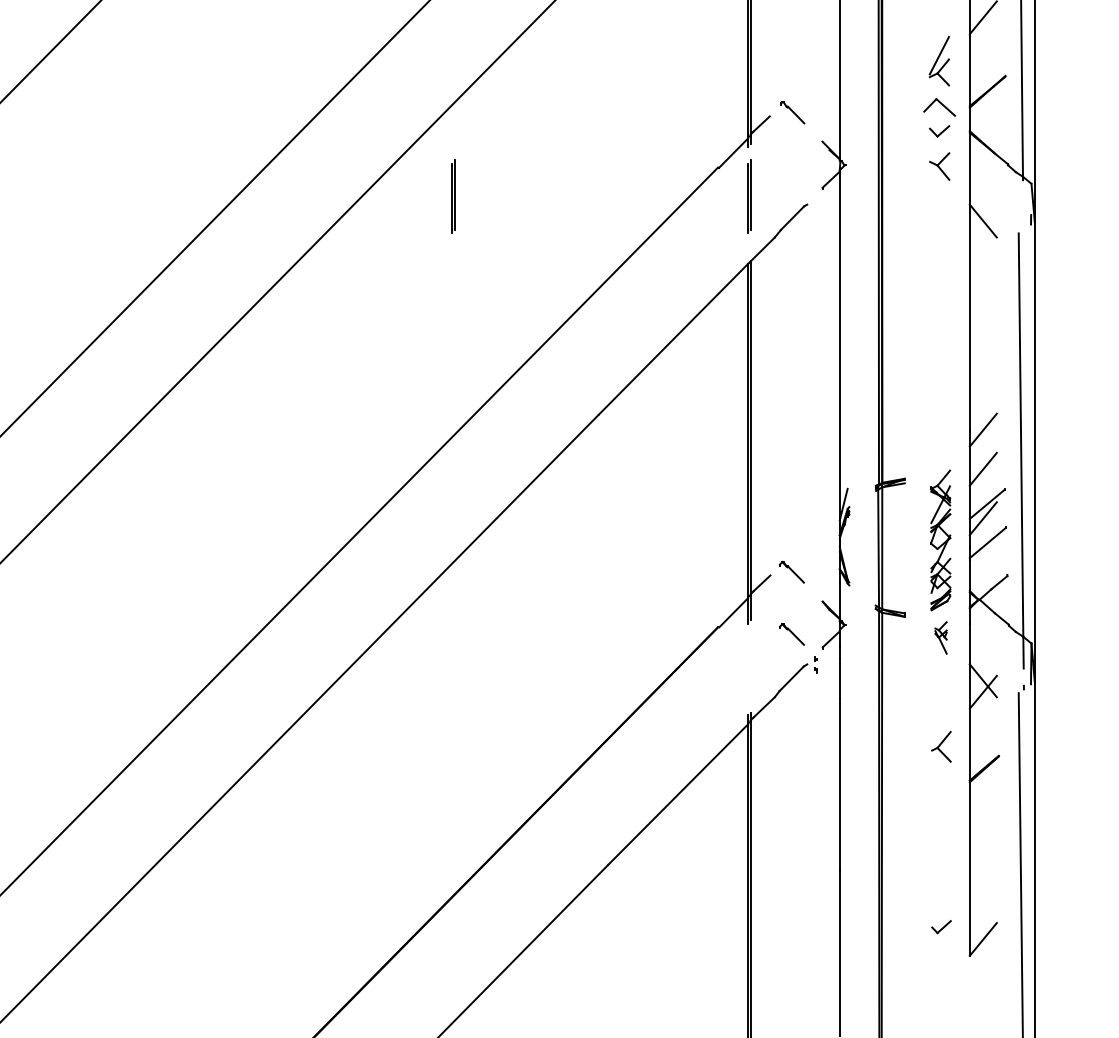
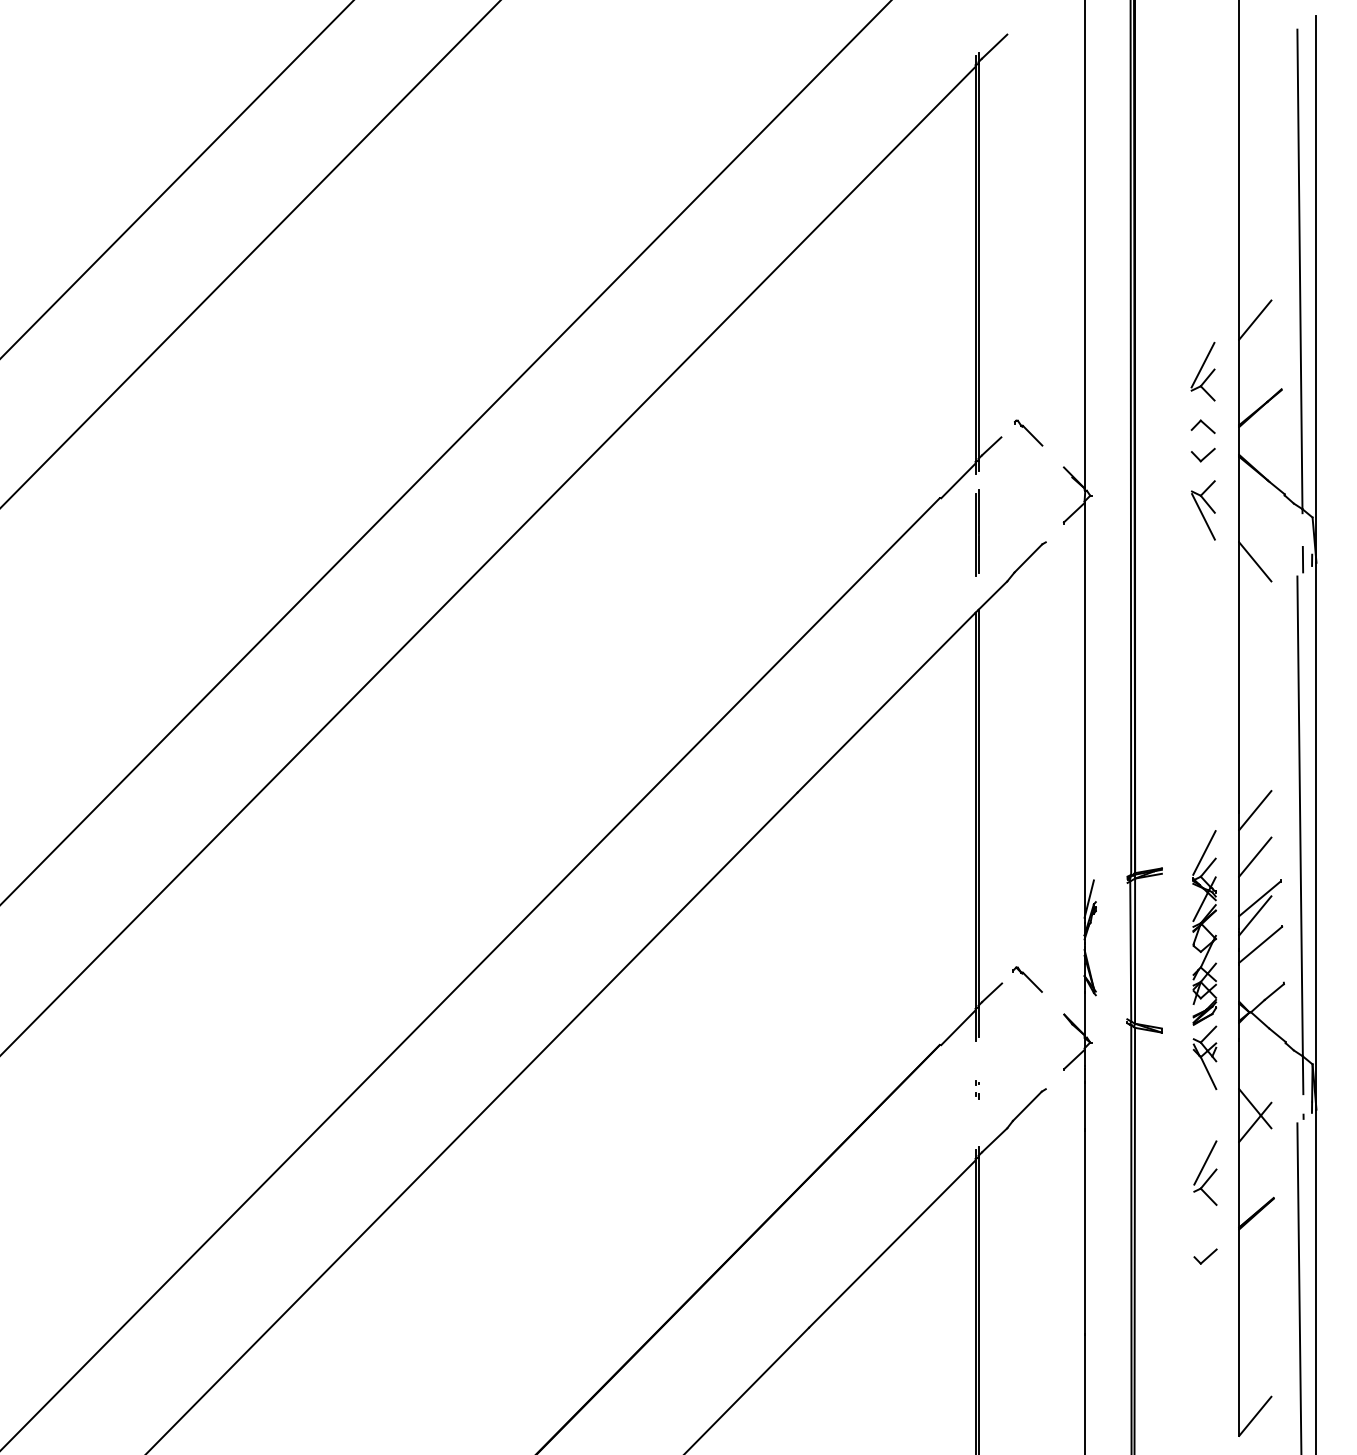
part: (938, 107) -> (1202, 426), size x0.62
line: (939, 182) -> (1203, 516), added
line: (453, 196) -> (624, 532), removed
line: (1023, 219) -> (1302, 559), added
line: (940, 465) -> (1204, 852), added
part: (791, 634) -> (1027, 1053), removed
part: (940, 637) -> (1204, 1057), size x1.67
part: (816, 664) -> (977, 1089), moved
line: (941, 726) -> (1205, 1162), added
part: (941, 926) -> (1205, 1256), moved

